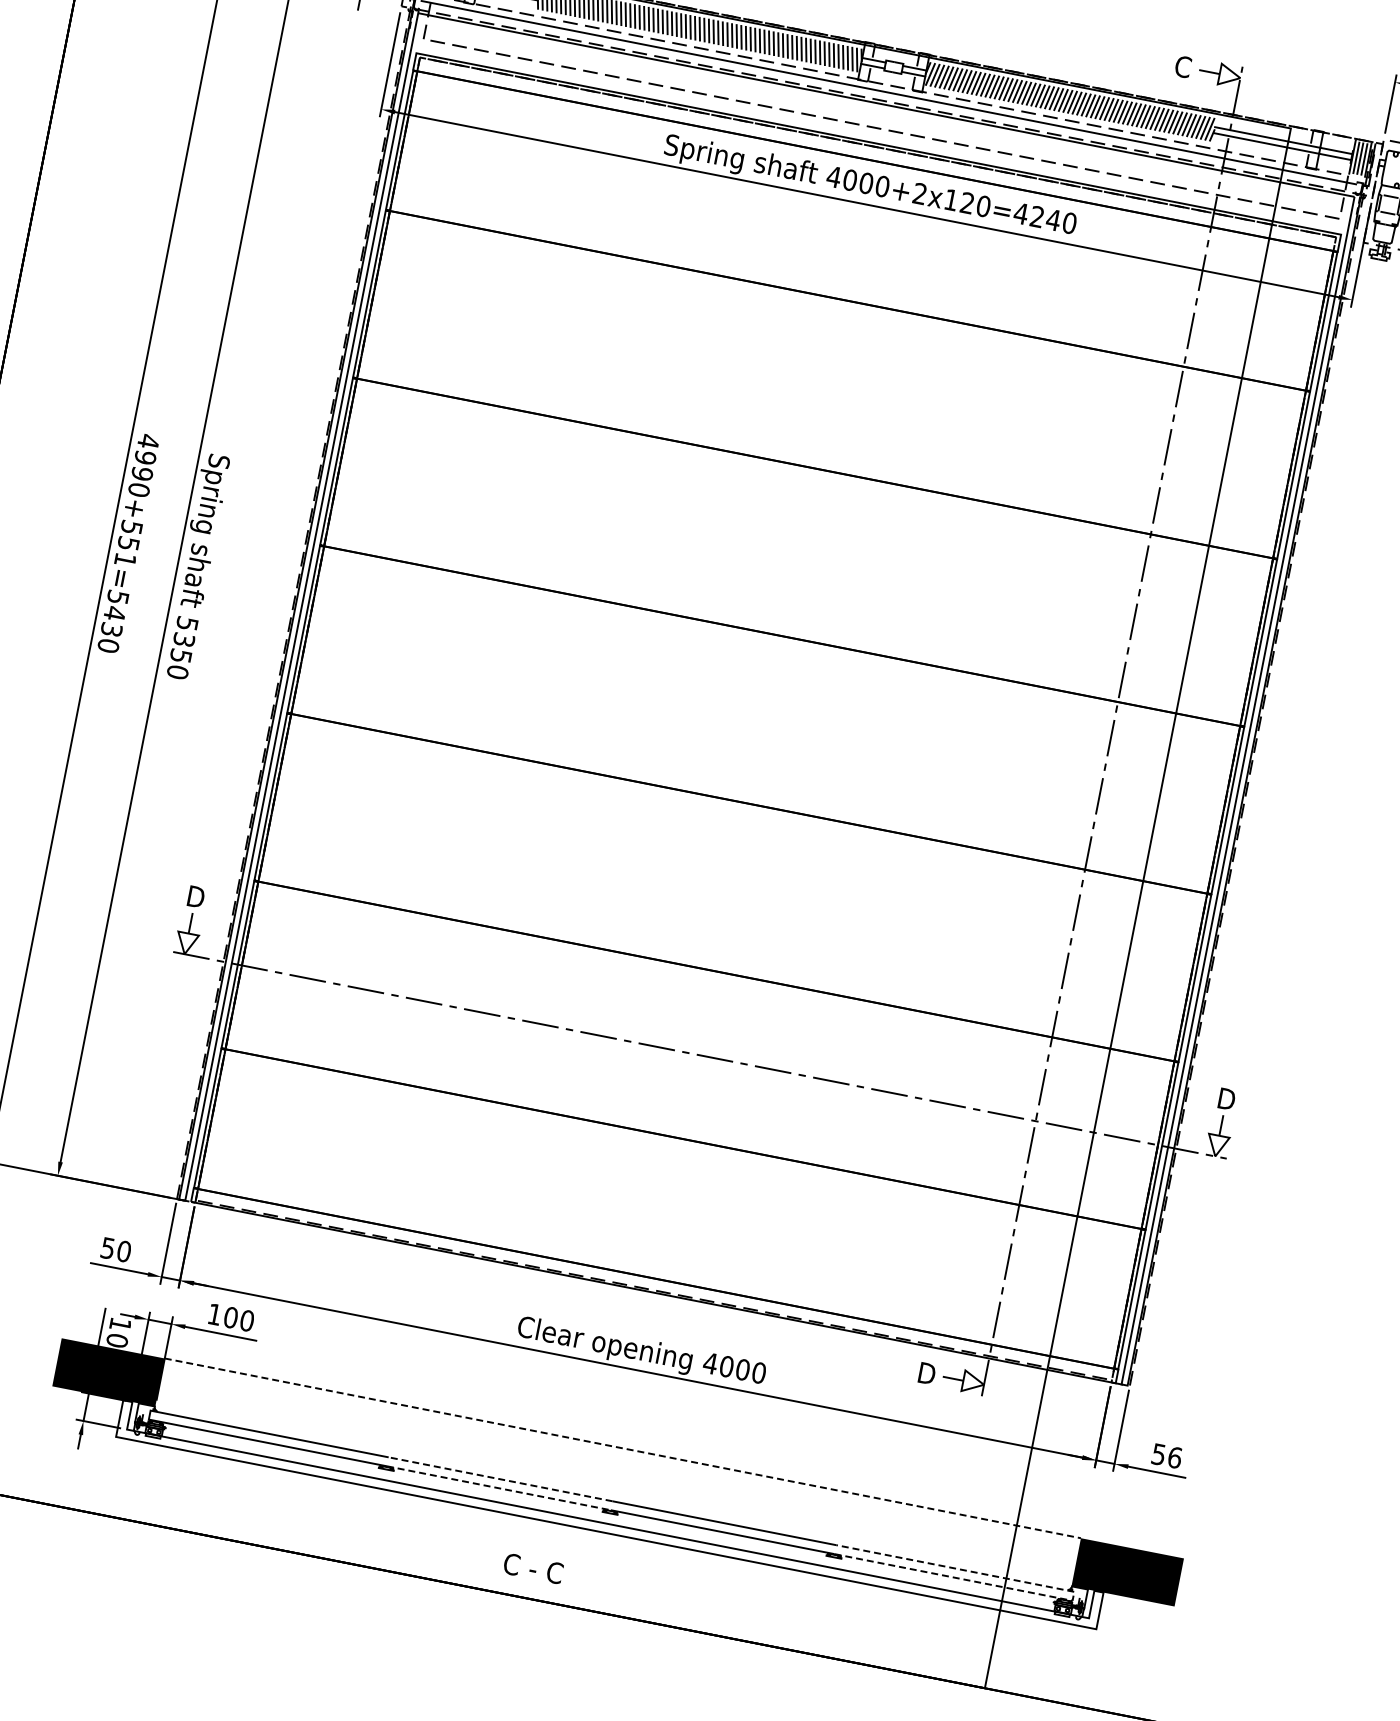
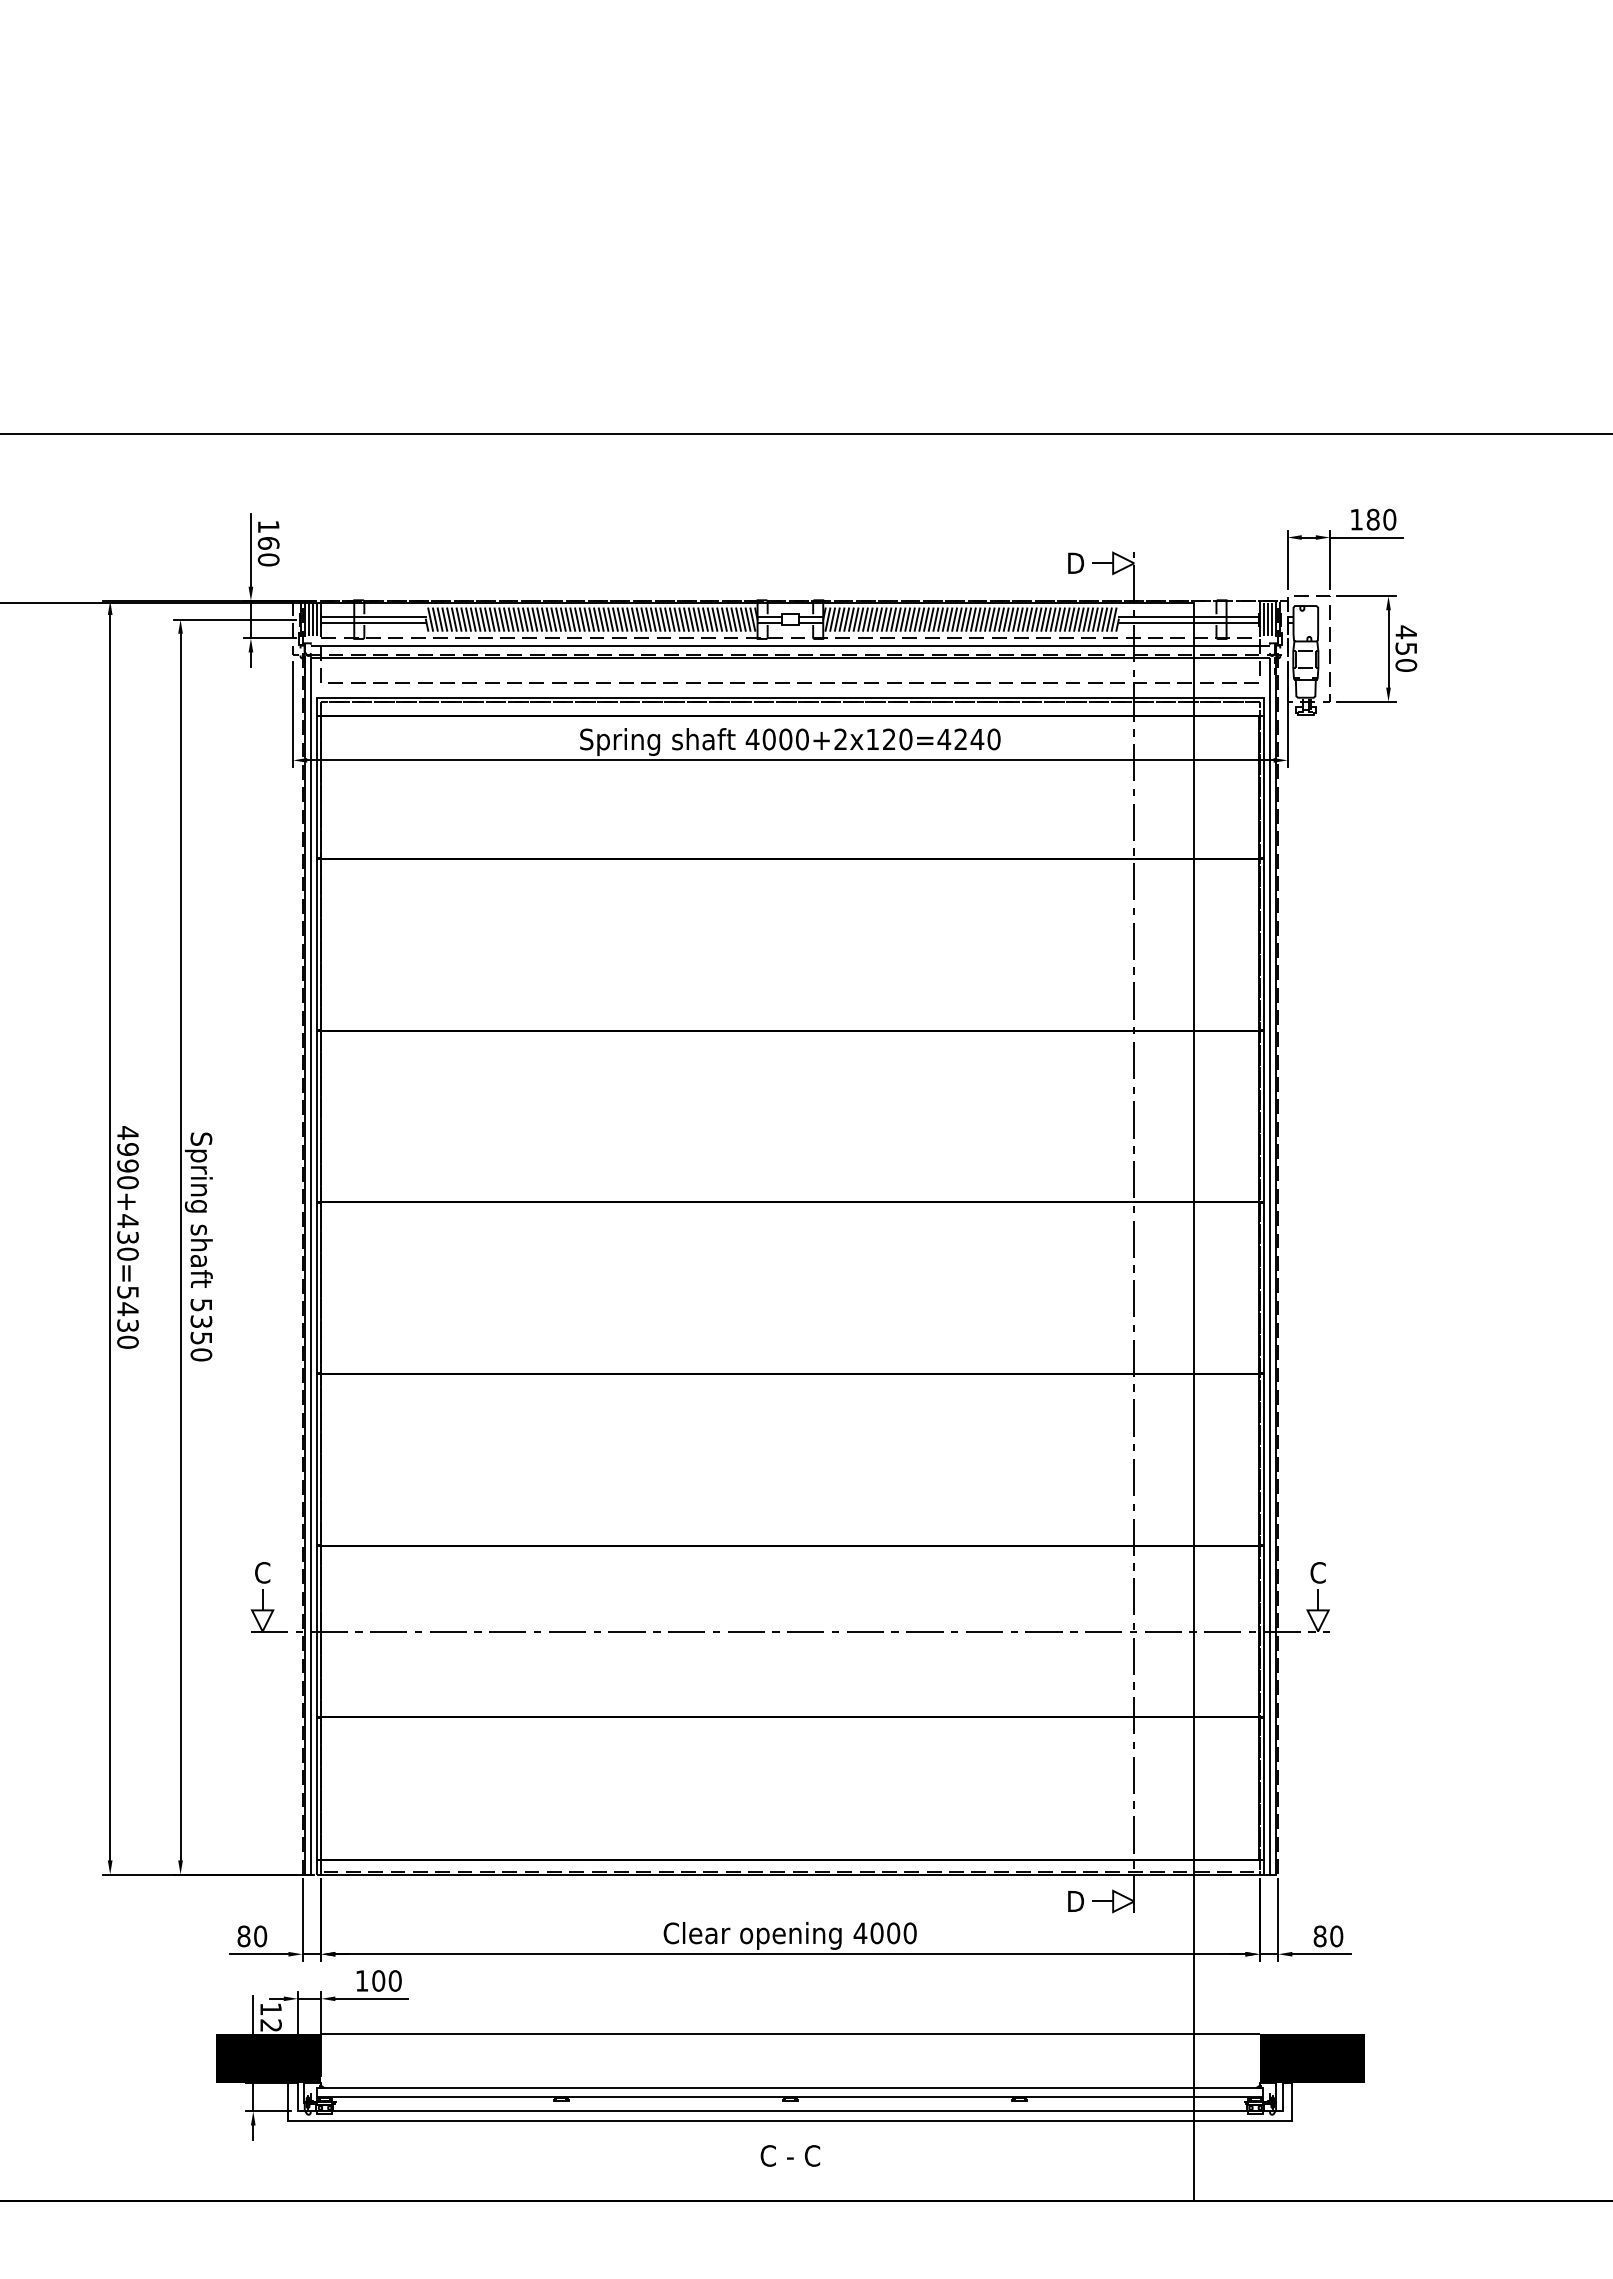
text: (1183, 67) -> (1076, 563), C -> D
text: (128, 543) -> (127, 1237), 4990+551=5430 -> 4990+430=5430
text: (196, 896) -> (263, 1572), D -> C
text: (1226, 1098) -> (1318, 1572), D -> C
text: (107, 1248) -> (243, 1936), 50 -> 80
text: (116, 1340) -> (270, 2025), 100 -> 120
line: (622, 1448) -> (790, 2034), dashed -> solid
text: (1166, 1456) -> (1328, 1936), 56 -> 80
line: (500, 1479) -> (675, 2088), dashed -> solid
line: (498, 1488) -> (675, 2097), dashed -> solid
text: (533, 1568) -> (790, 2155), moved
line: (1073, 1596) -> (1263, 2092), dashed -> solid

